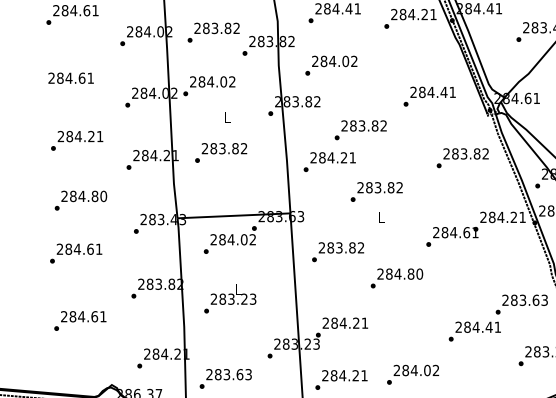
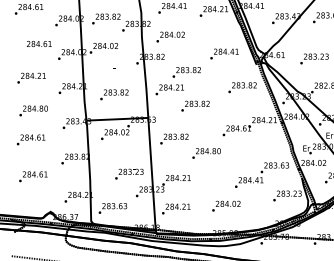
text: (71, 79) -> (39, 44), moved
text: (221, 152) -> (114, 94), moved
text: (230, 302) -> (129, 173), moved
text: (413, 373) -> (226, 205), moved

